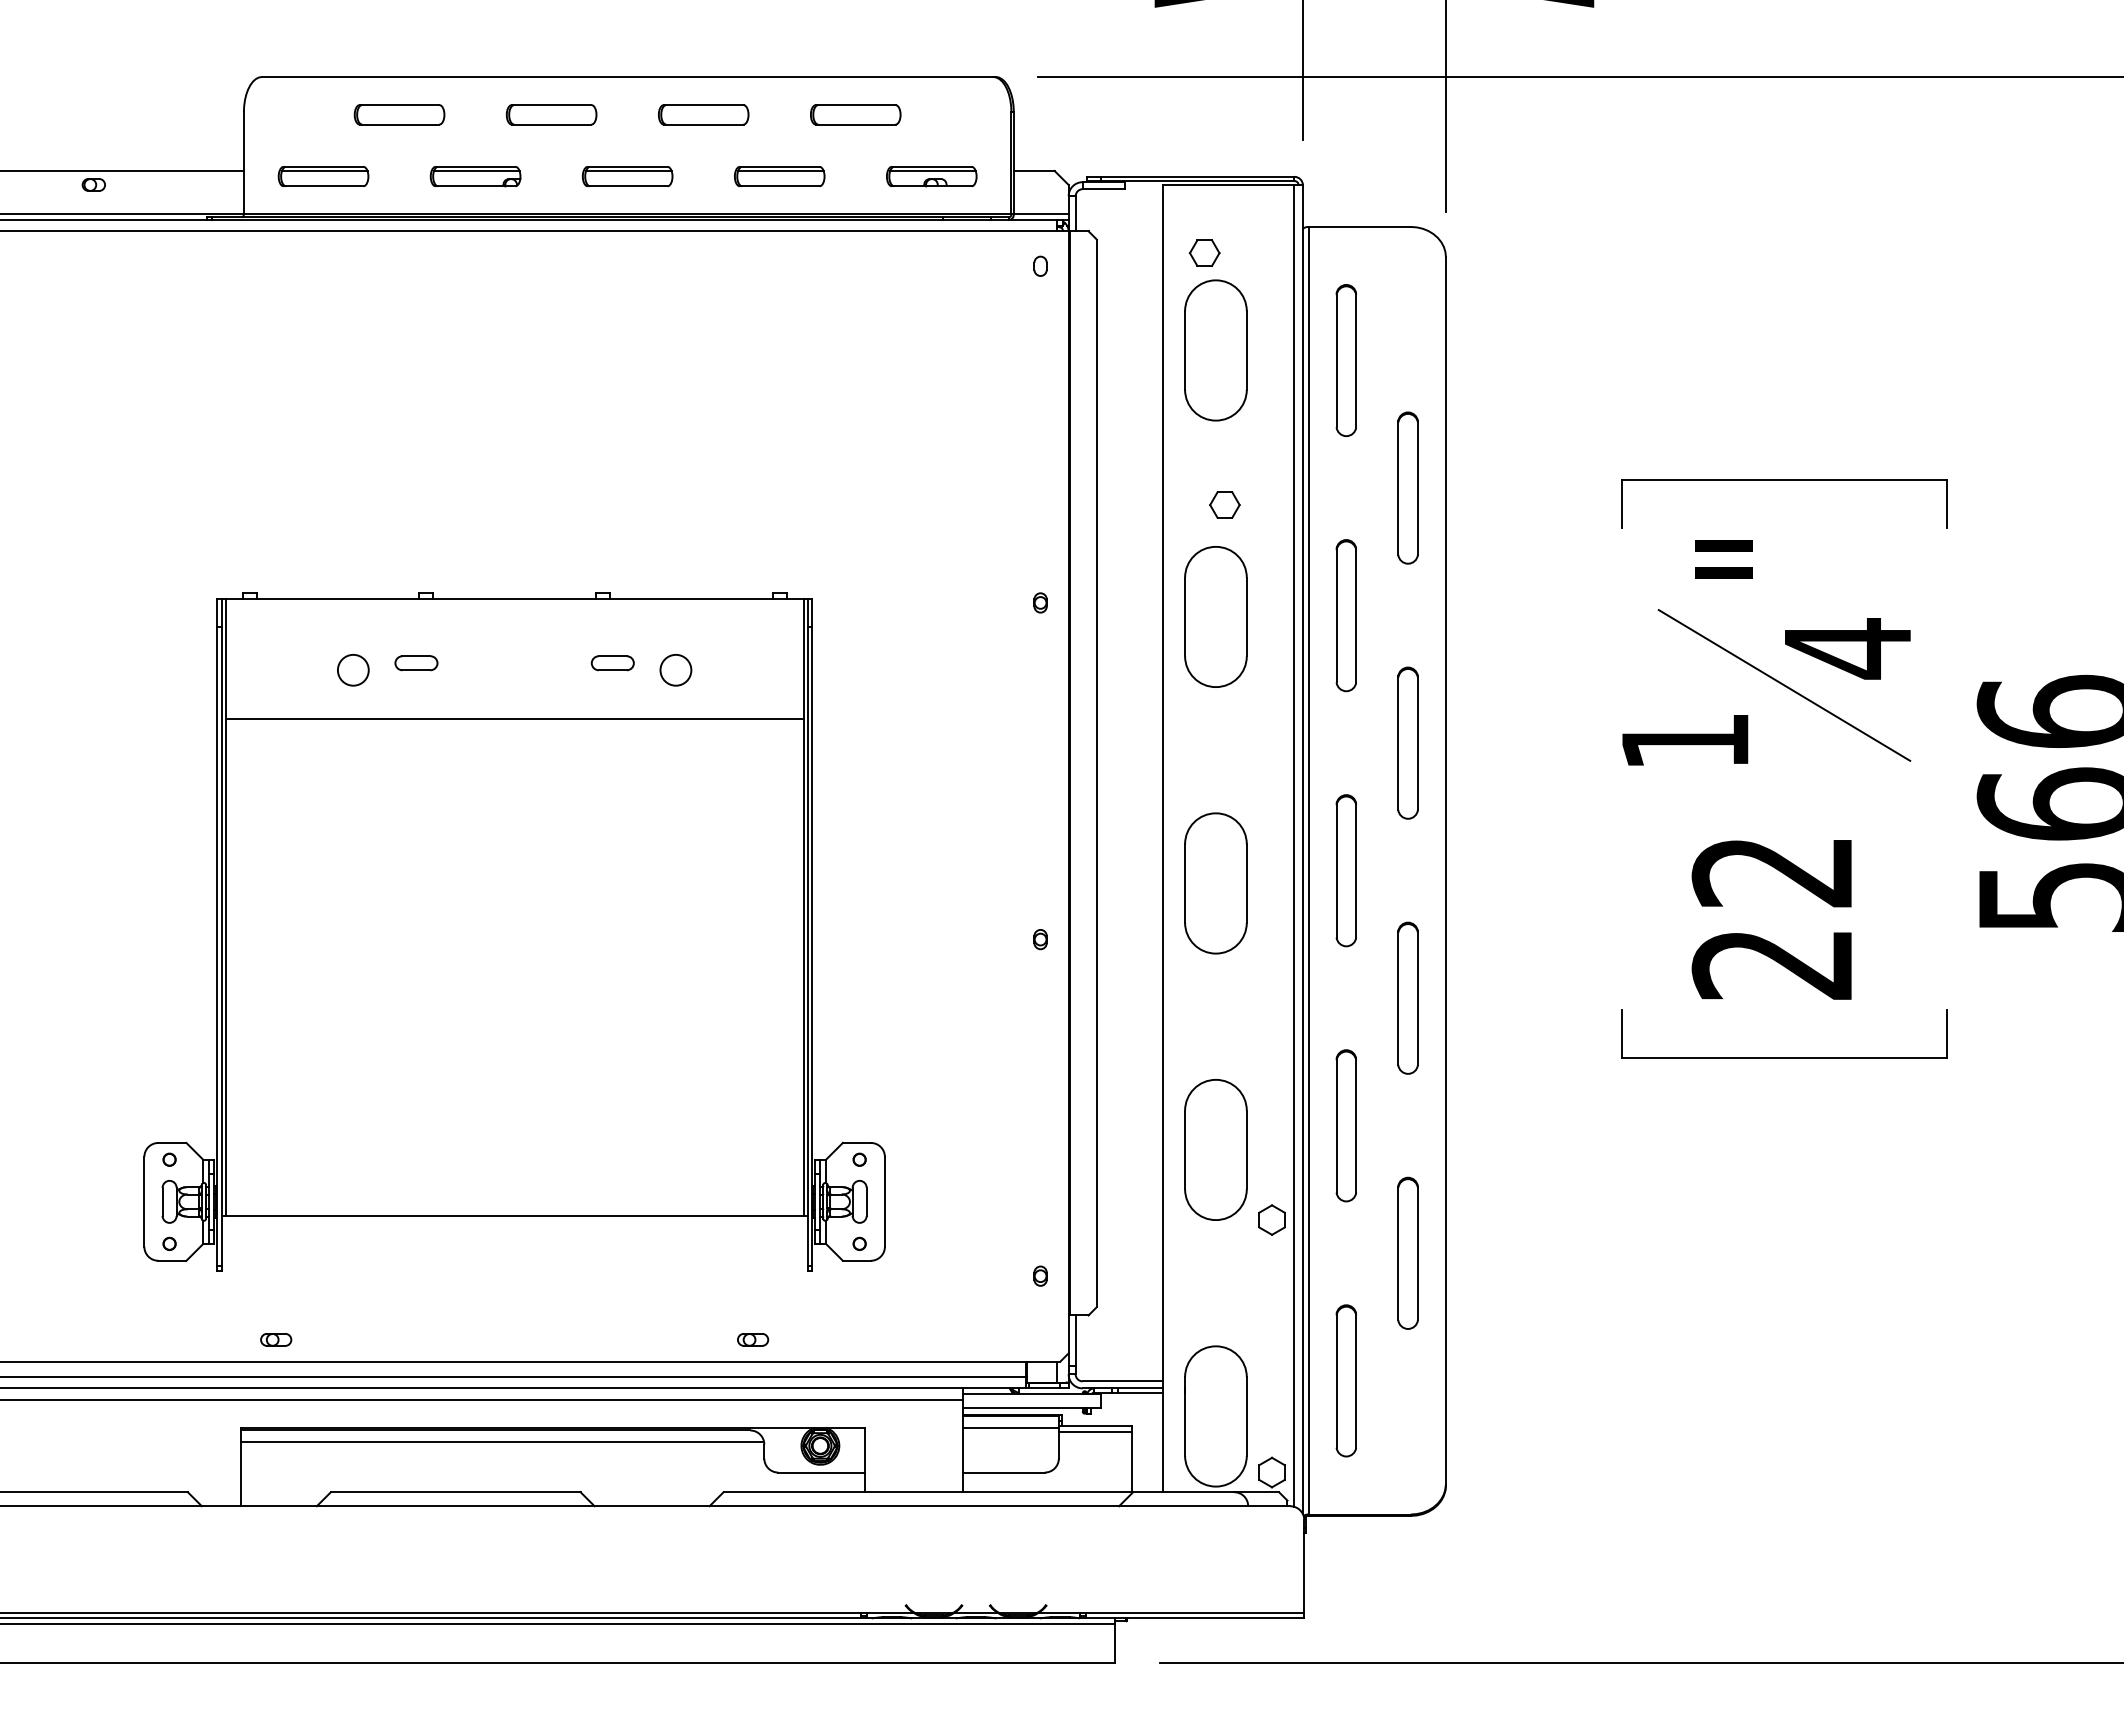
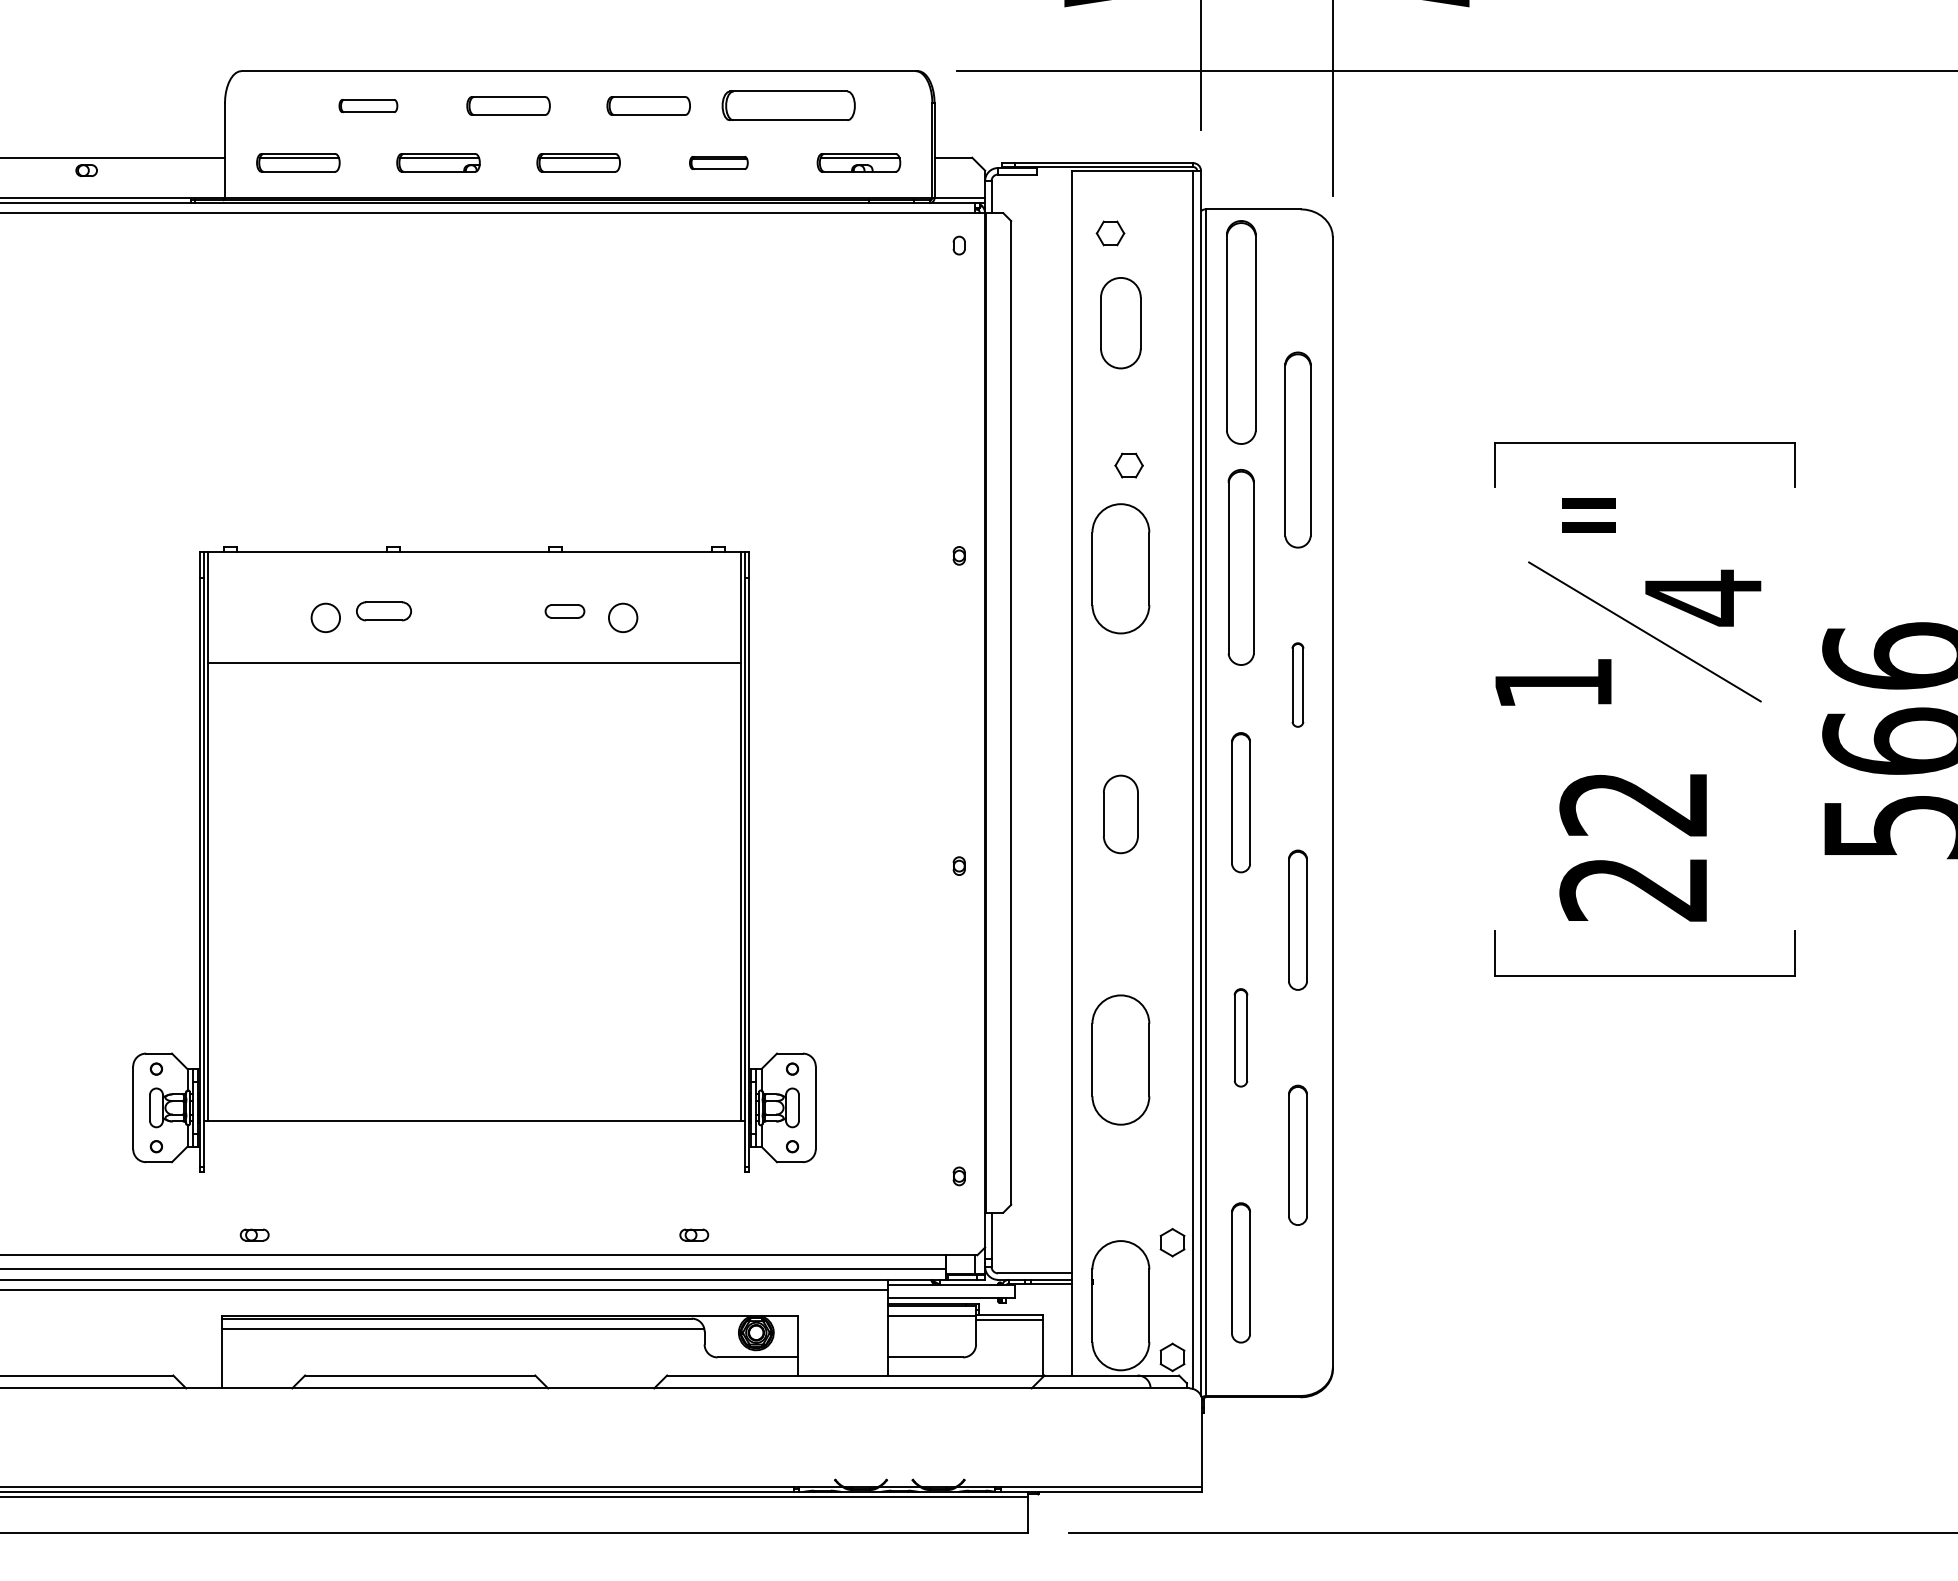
part: (399, 114) -> (368, 105), size x0.7
part: (855, 114) -> (788, 105), size x1.6
part: (779, 176) -> (718, 162), size x0.7
part: (1215, 350) -> (1120, 323), size x0.7
part: (1345, 360) -> (1240, 332), size x1.6
part: (1407, 487) -> (1297, 449), size x1.4
part: (1345, 615) -> (1240, 567), size x1.4
part: (416, 663) -> (384, 611), size x1.4
part: (1407, 742) -> (1297, 684), size x0.6
part: (1215, 883) -> (1120, 814), size x0.6
part: (1345, 1125) -> (1240, 1037), size x0.7
part: (1271, 1219) -> (1172, 1242), moved

